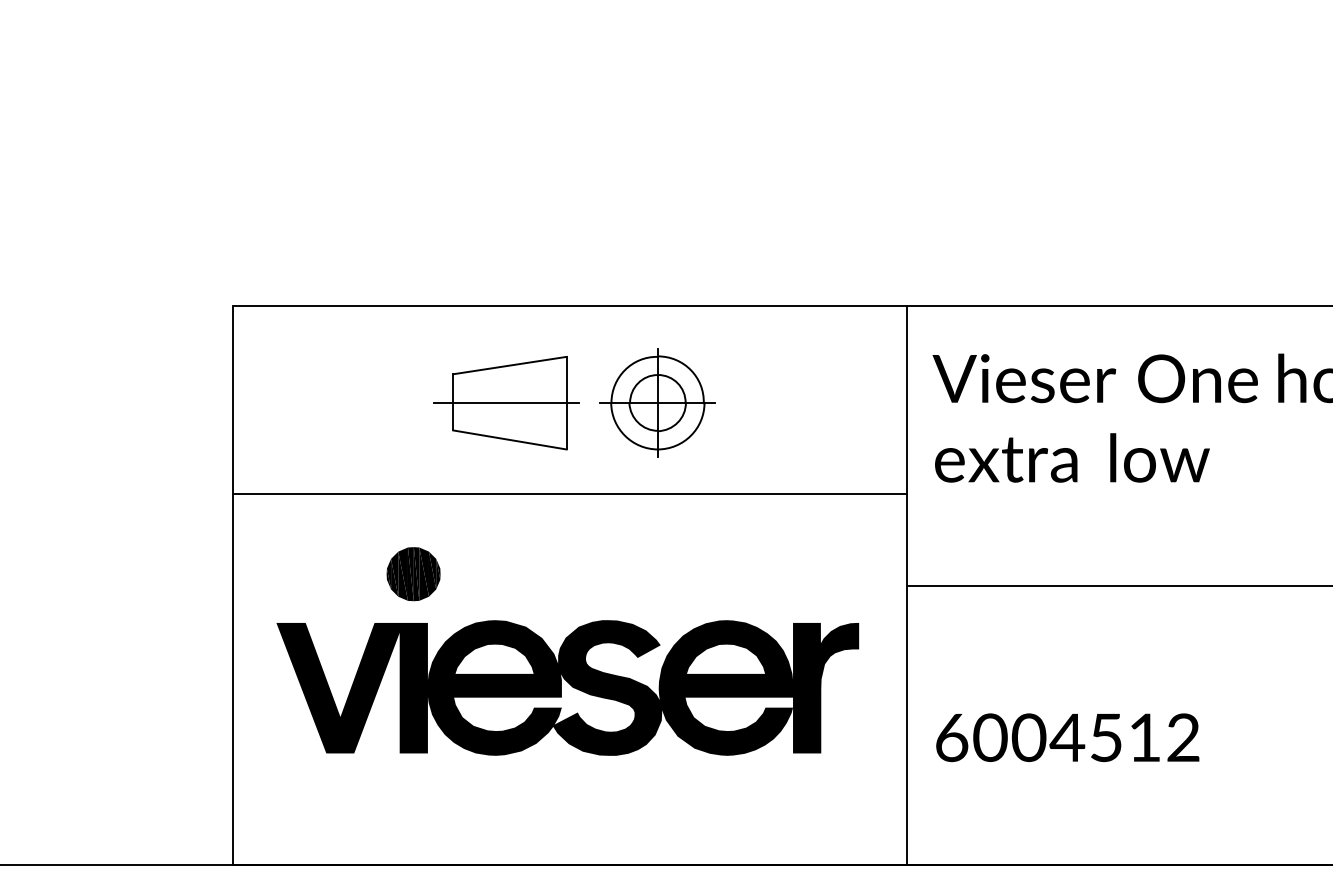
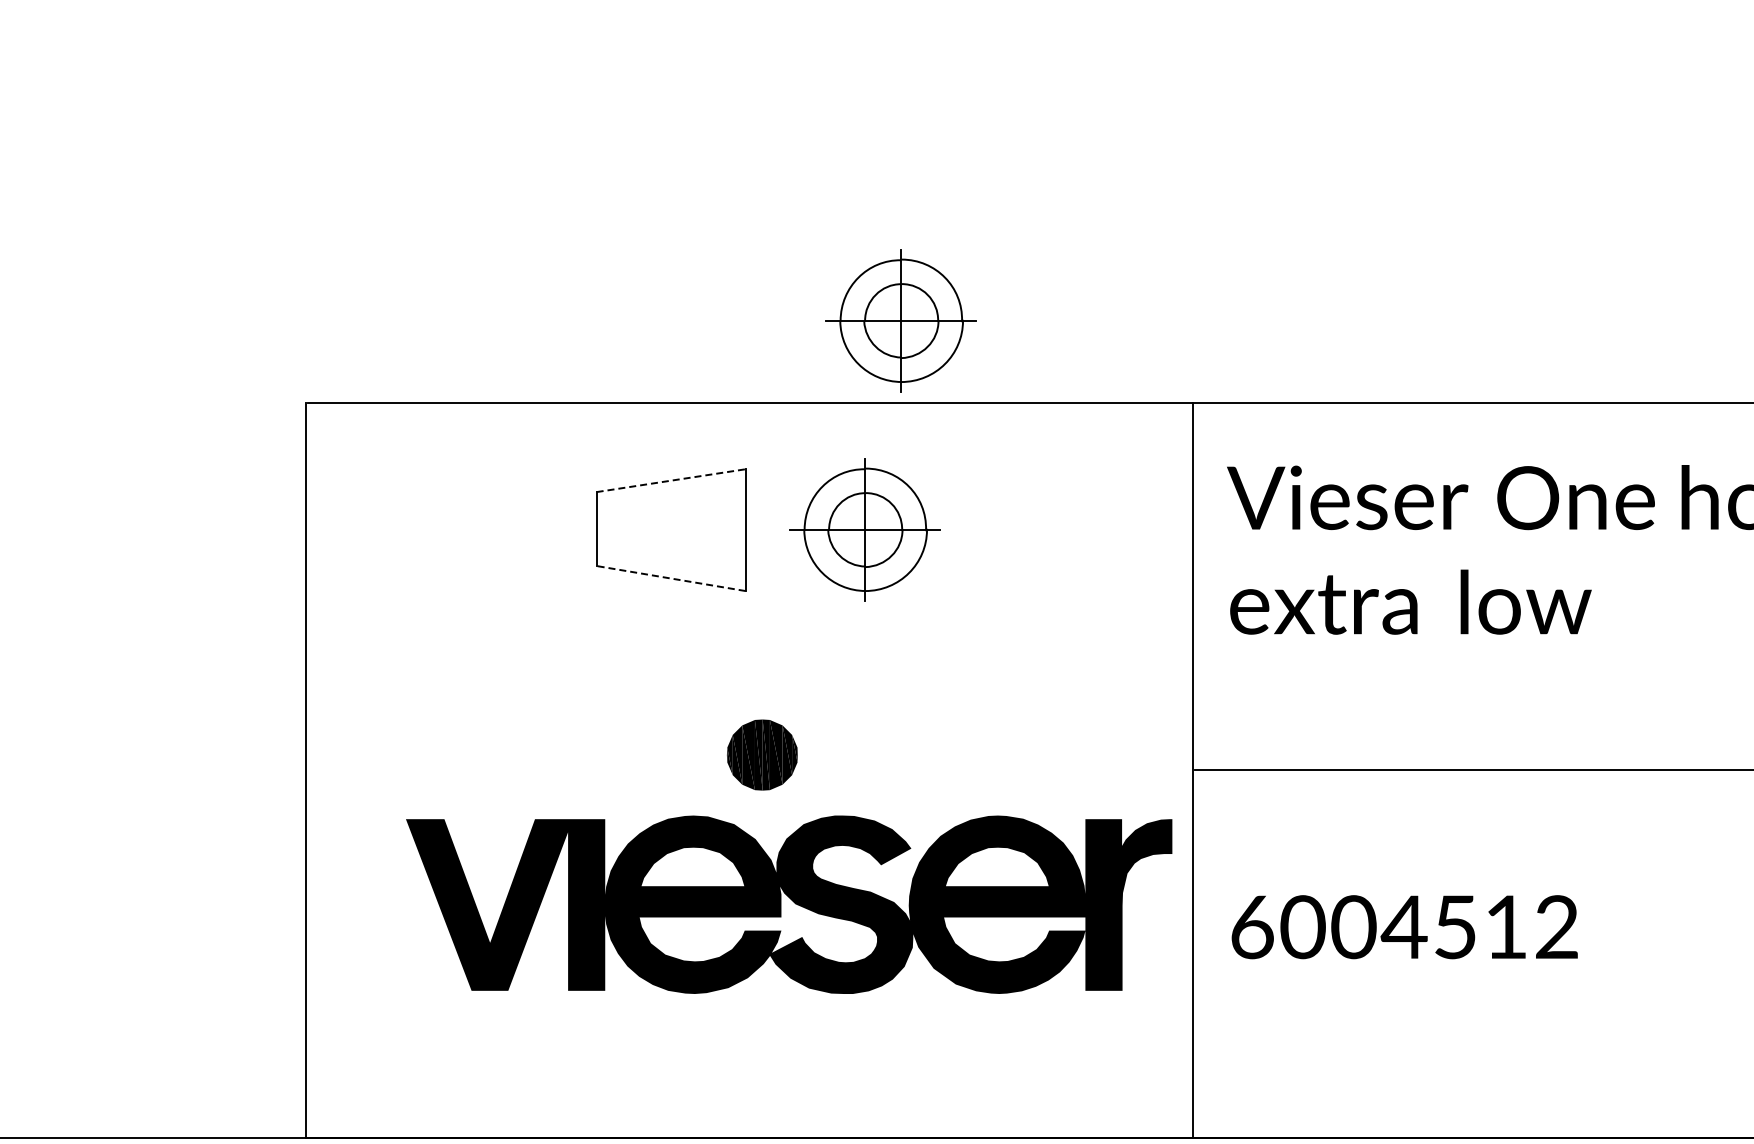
part: (684, 243) -> (900, 320), added
line: (510, 365) -> (671, 480), solid -> dashed
line: (505, 403) -> (665, 530), removed
line: (510, 439) -> (671, 578), solid -> dashed
line: (570, 493) -> (750, 649), removed
part: (413, 573) -> (762, 754), moved
part: (568, 687) -> (789, 904), moved
text: (1067, 737) -> (1404, 927), moved

